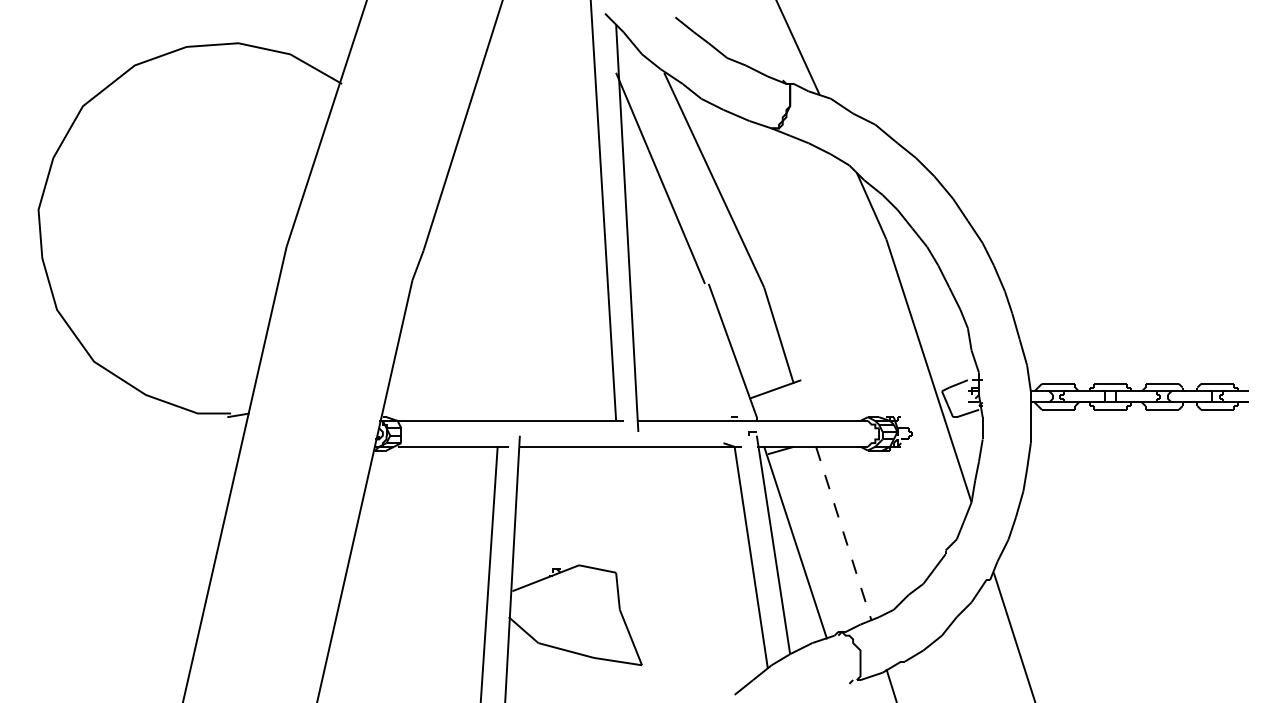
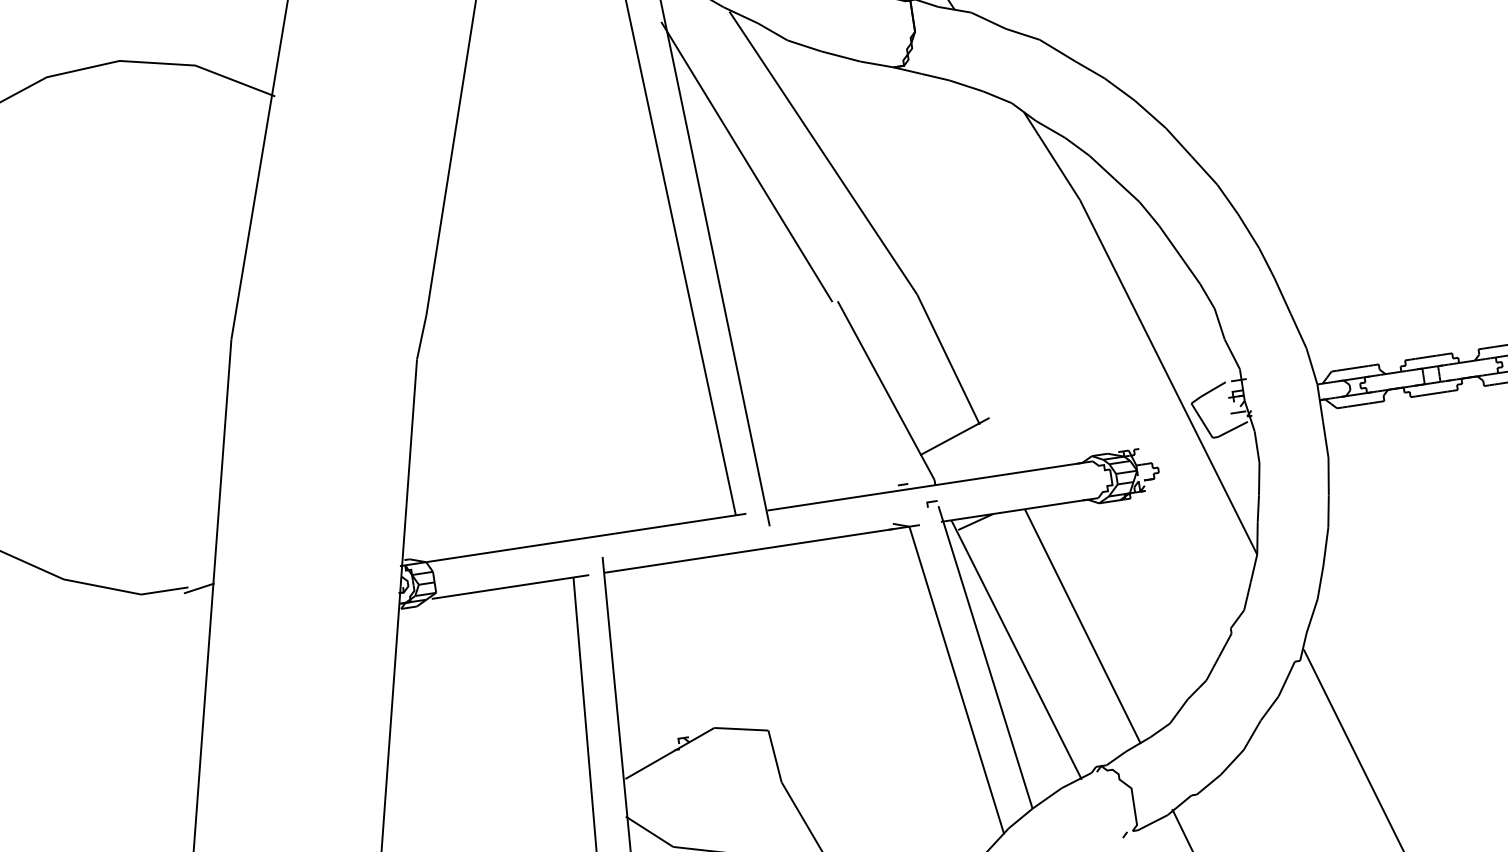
line: (844, 534) -> (1083, 627), dashed -> solid

